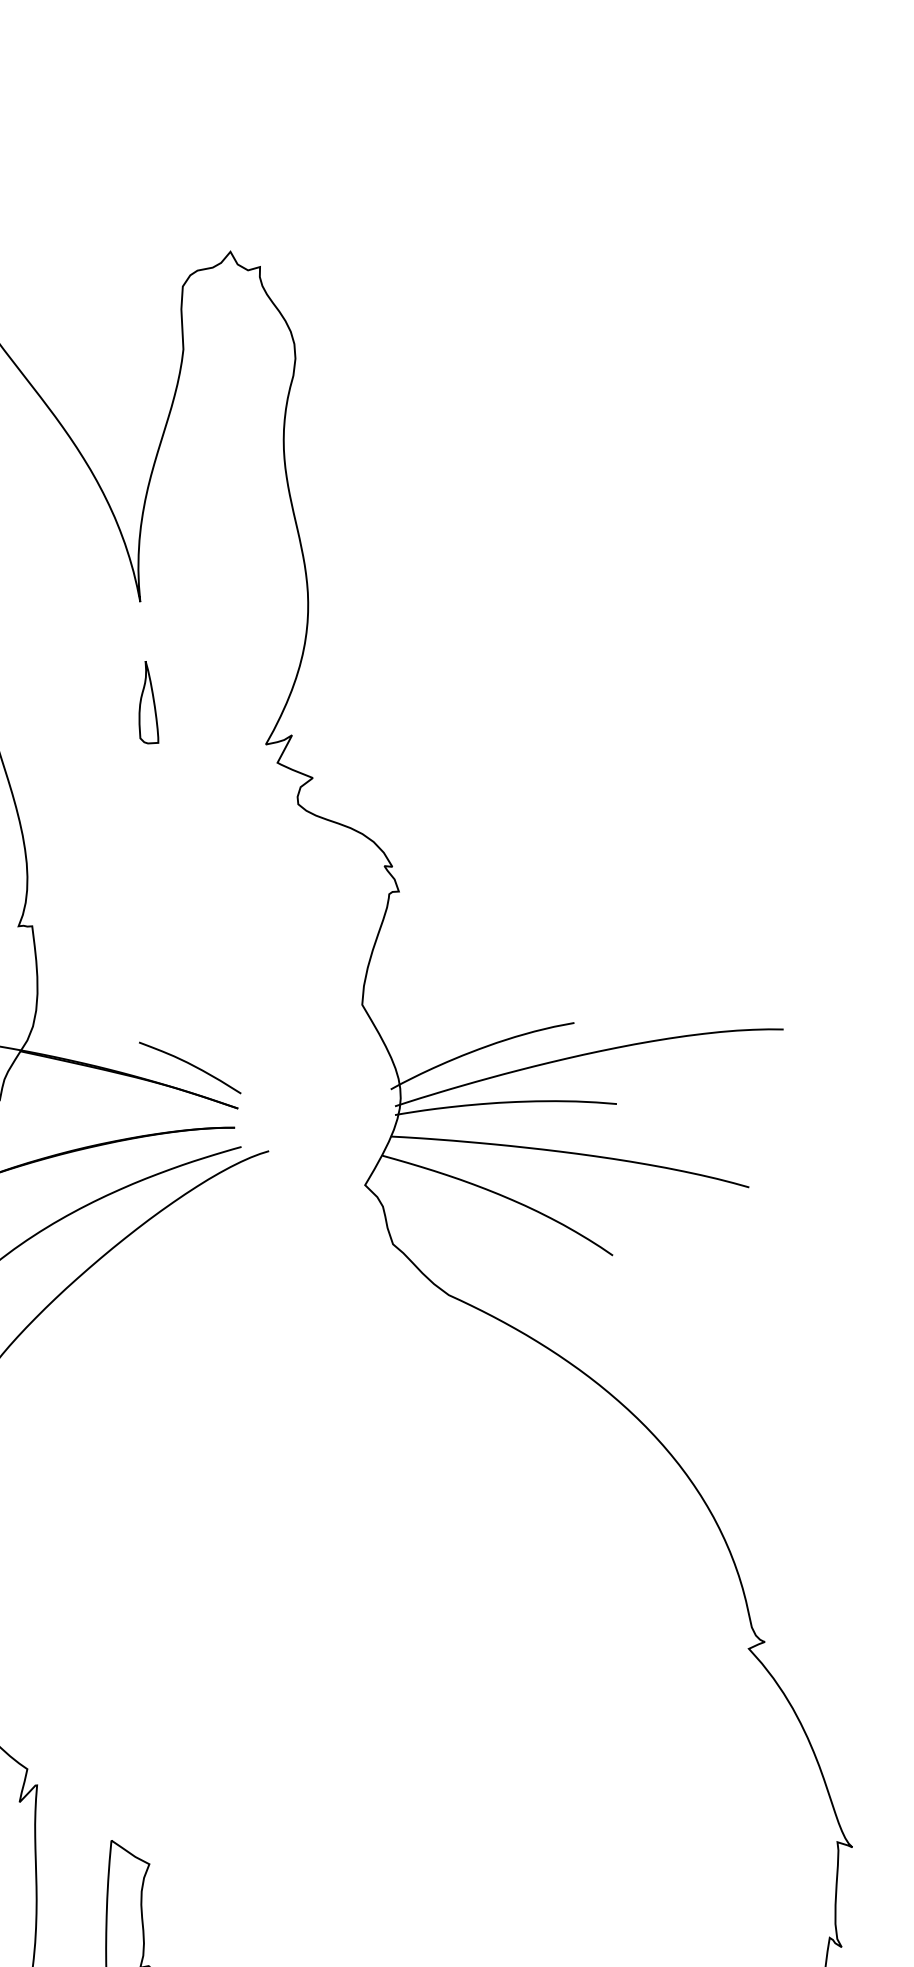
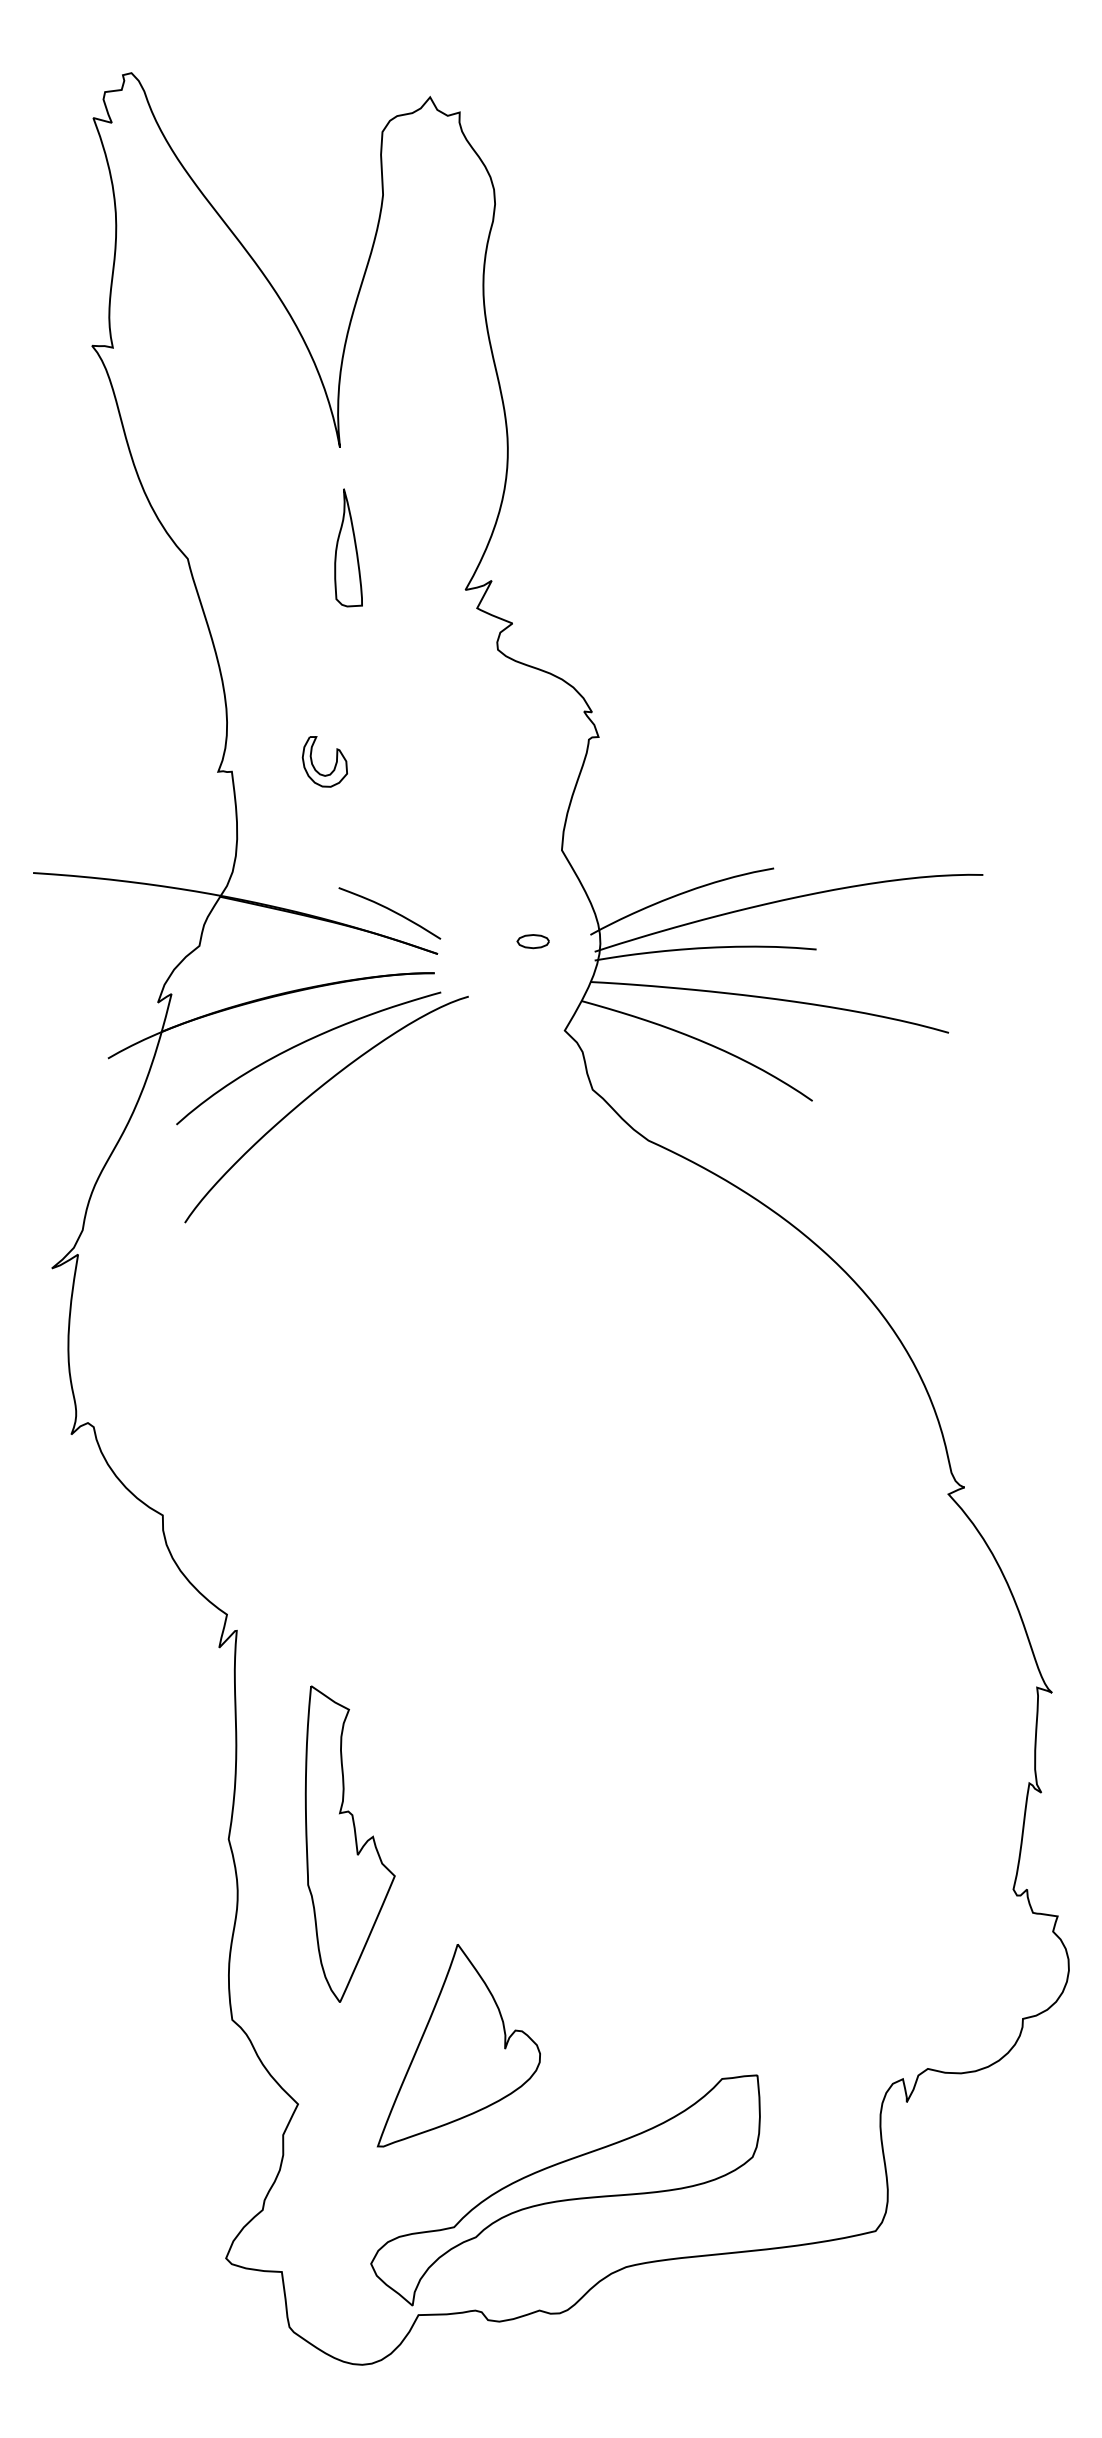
part: (148, 702) -> (348, 547), size x1.43
part: (134, 920) -> (334, 765), added
part: (332, 1096) -> (532, 941), added

